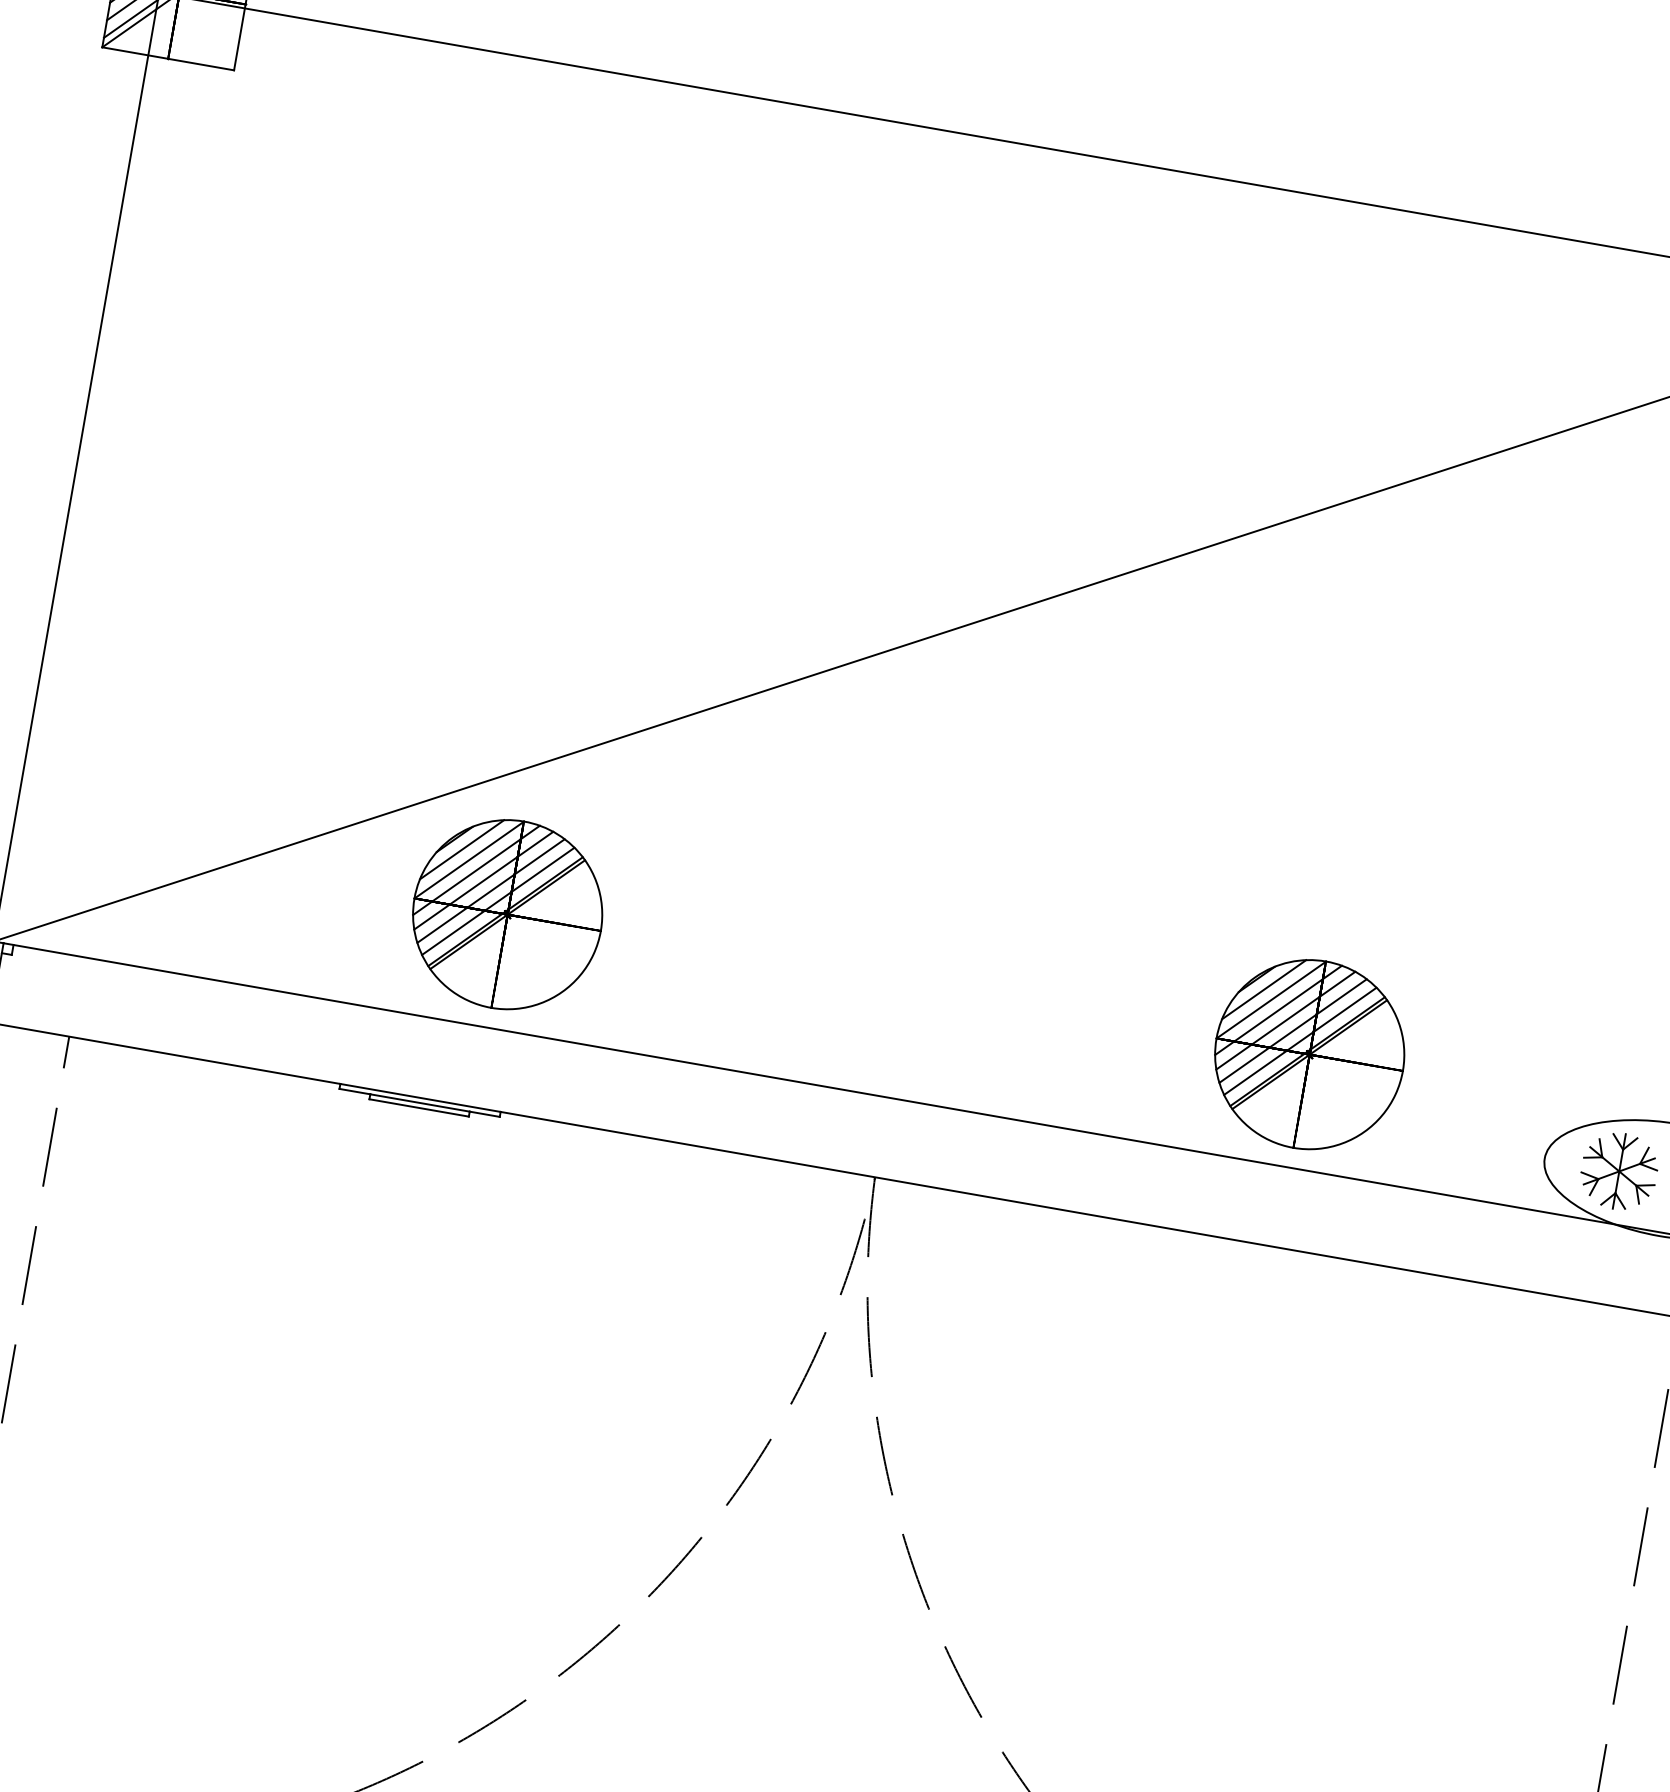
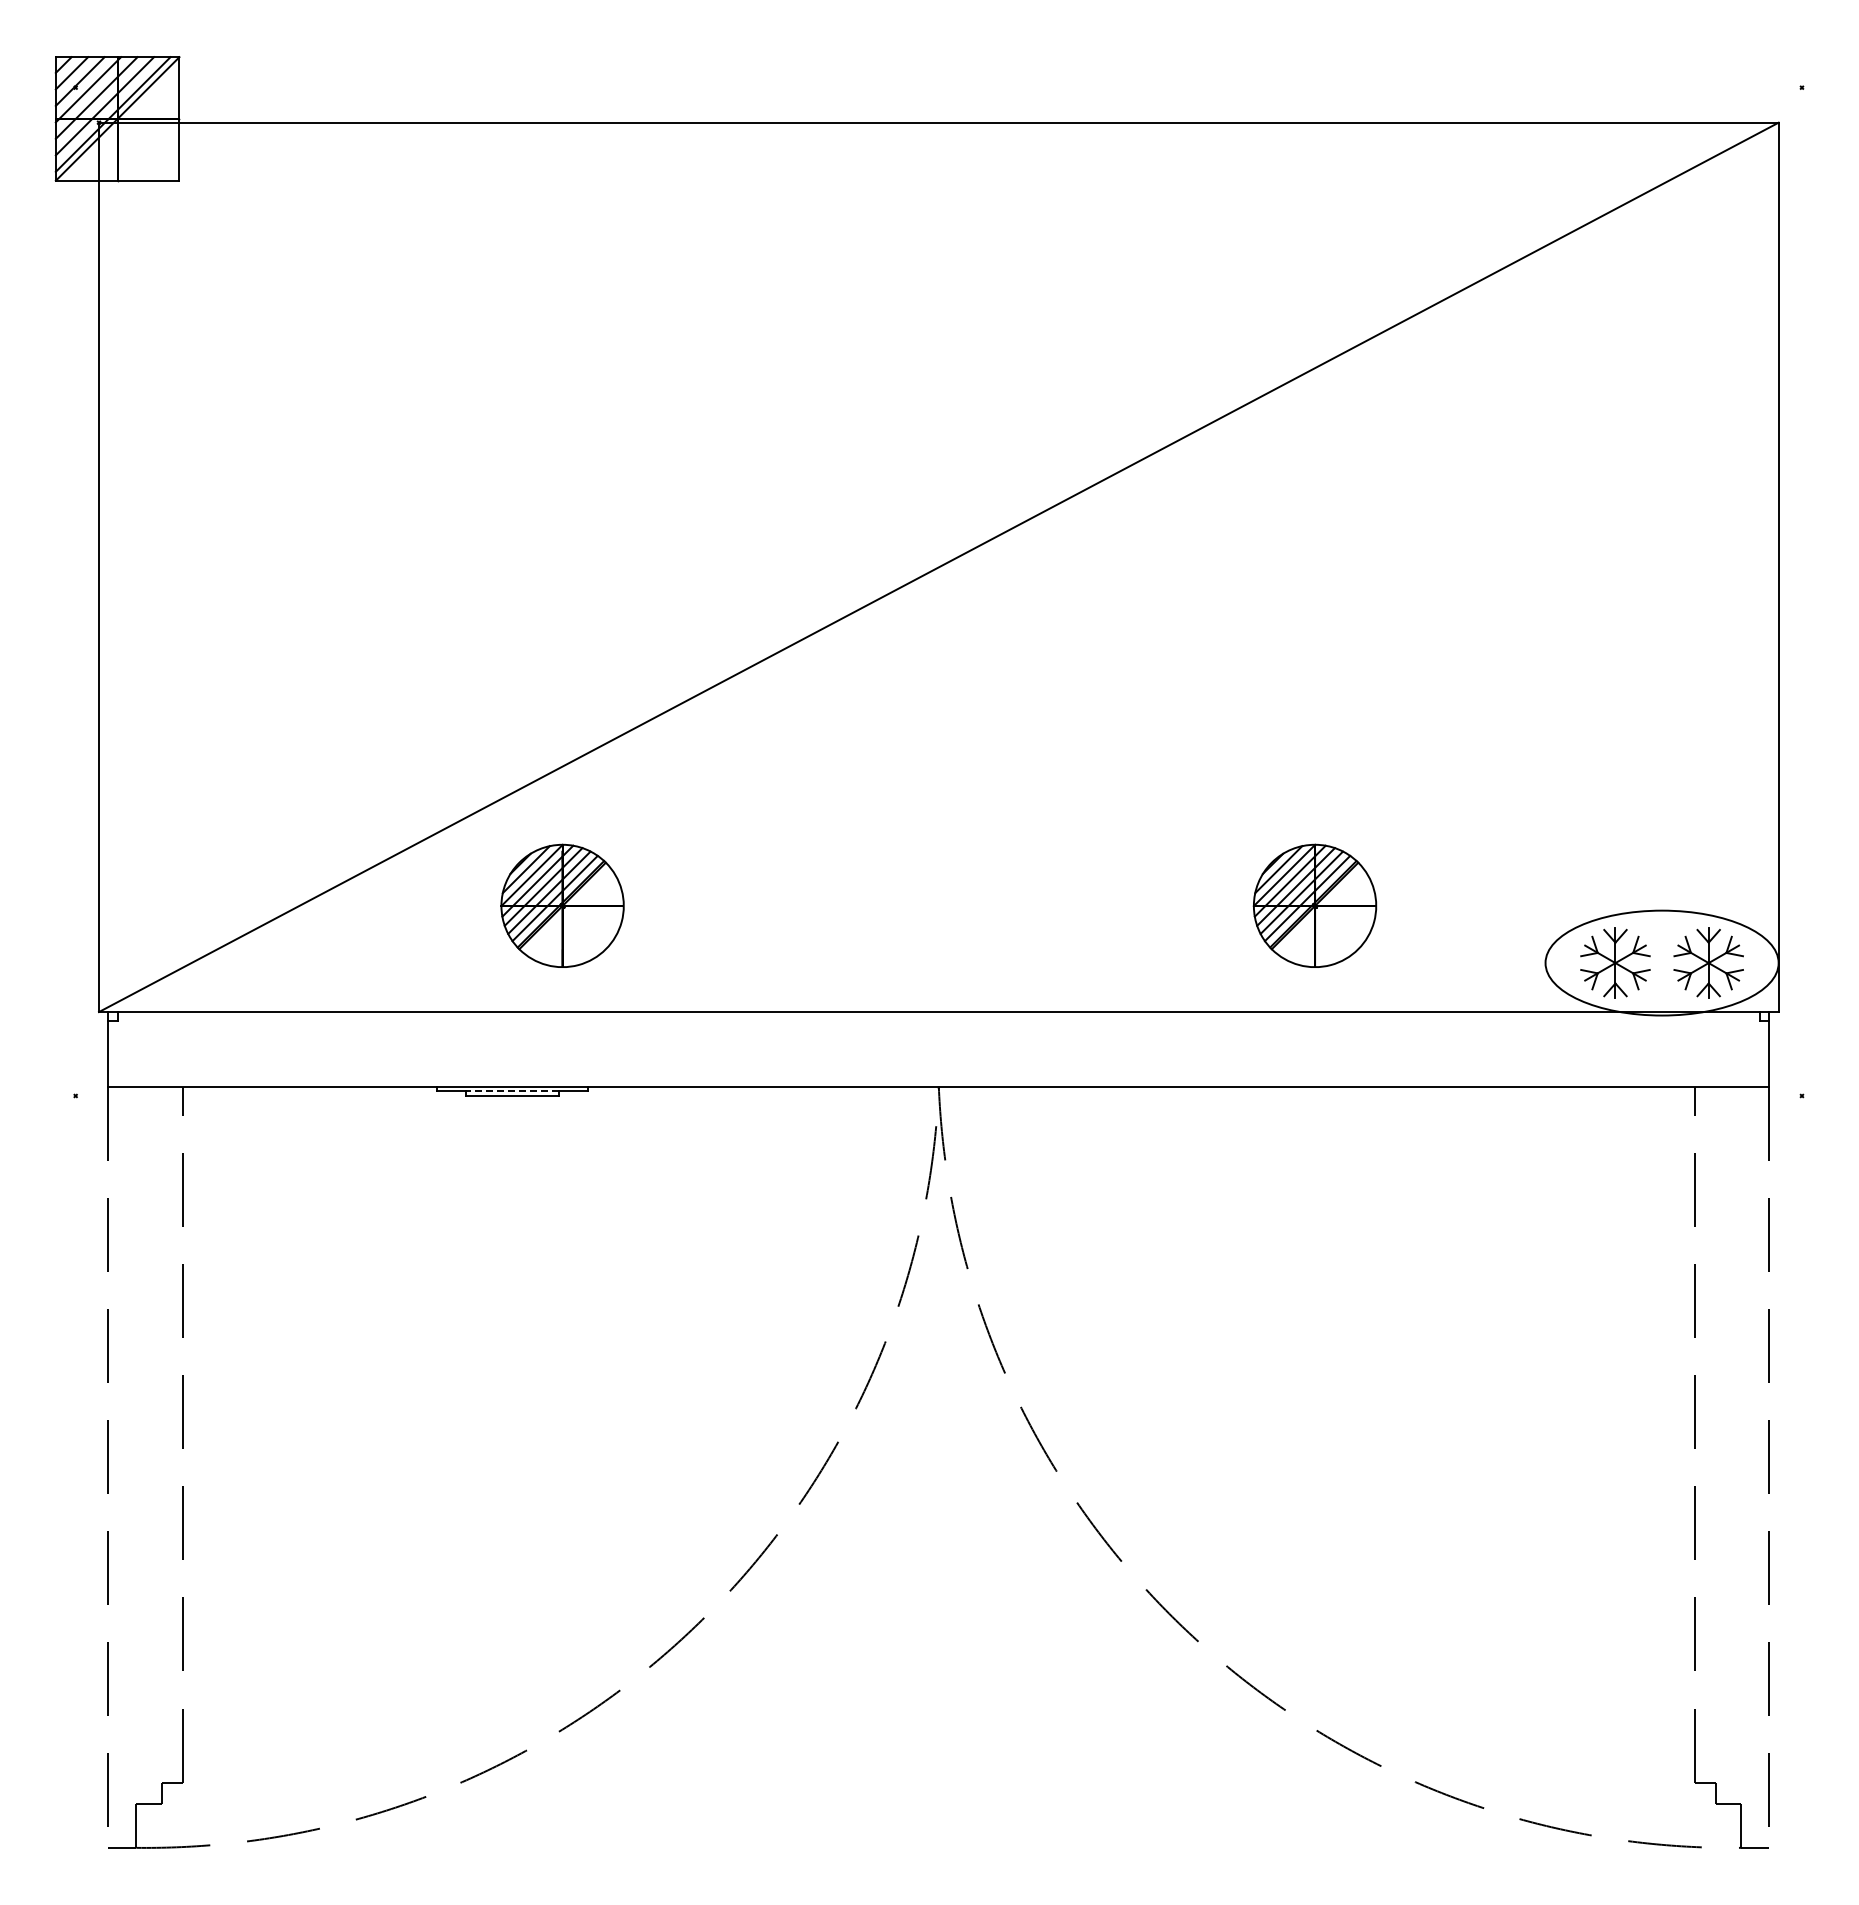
part: (507, 914) -> (562, 905), size x0.7
part: (1309, 1054) -> (1314, 905), size x0.7
line: (419, 1103) -> (512, 1091), solid -> dashed

